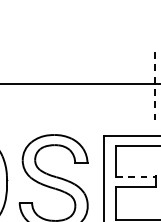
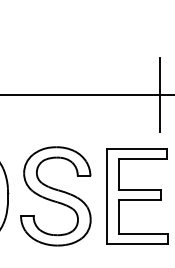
line: (154, 83) -> (159, 94), dashed -> solid
line: (136, 176) -> (140, 189), dashed -> solid

